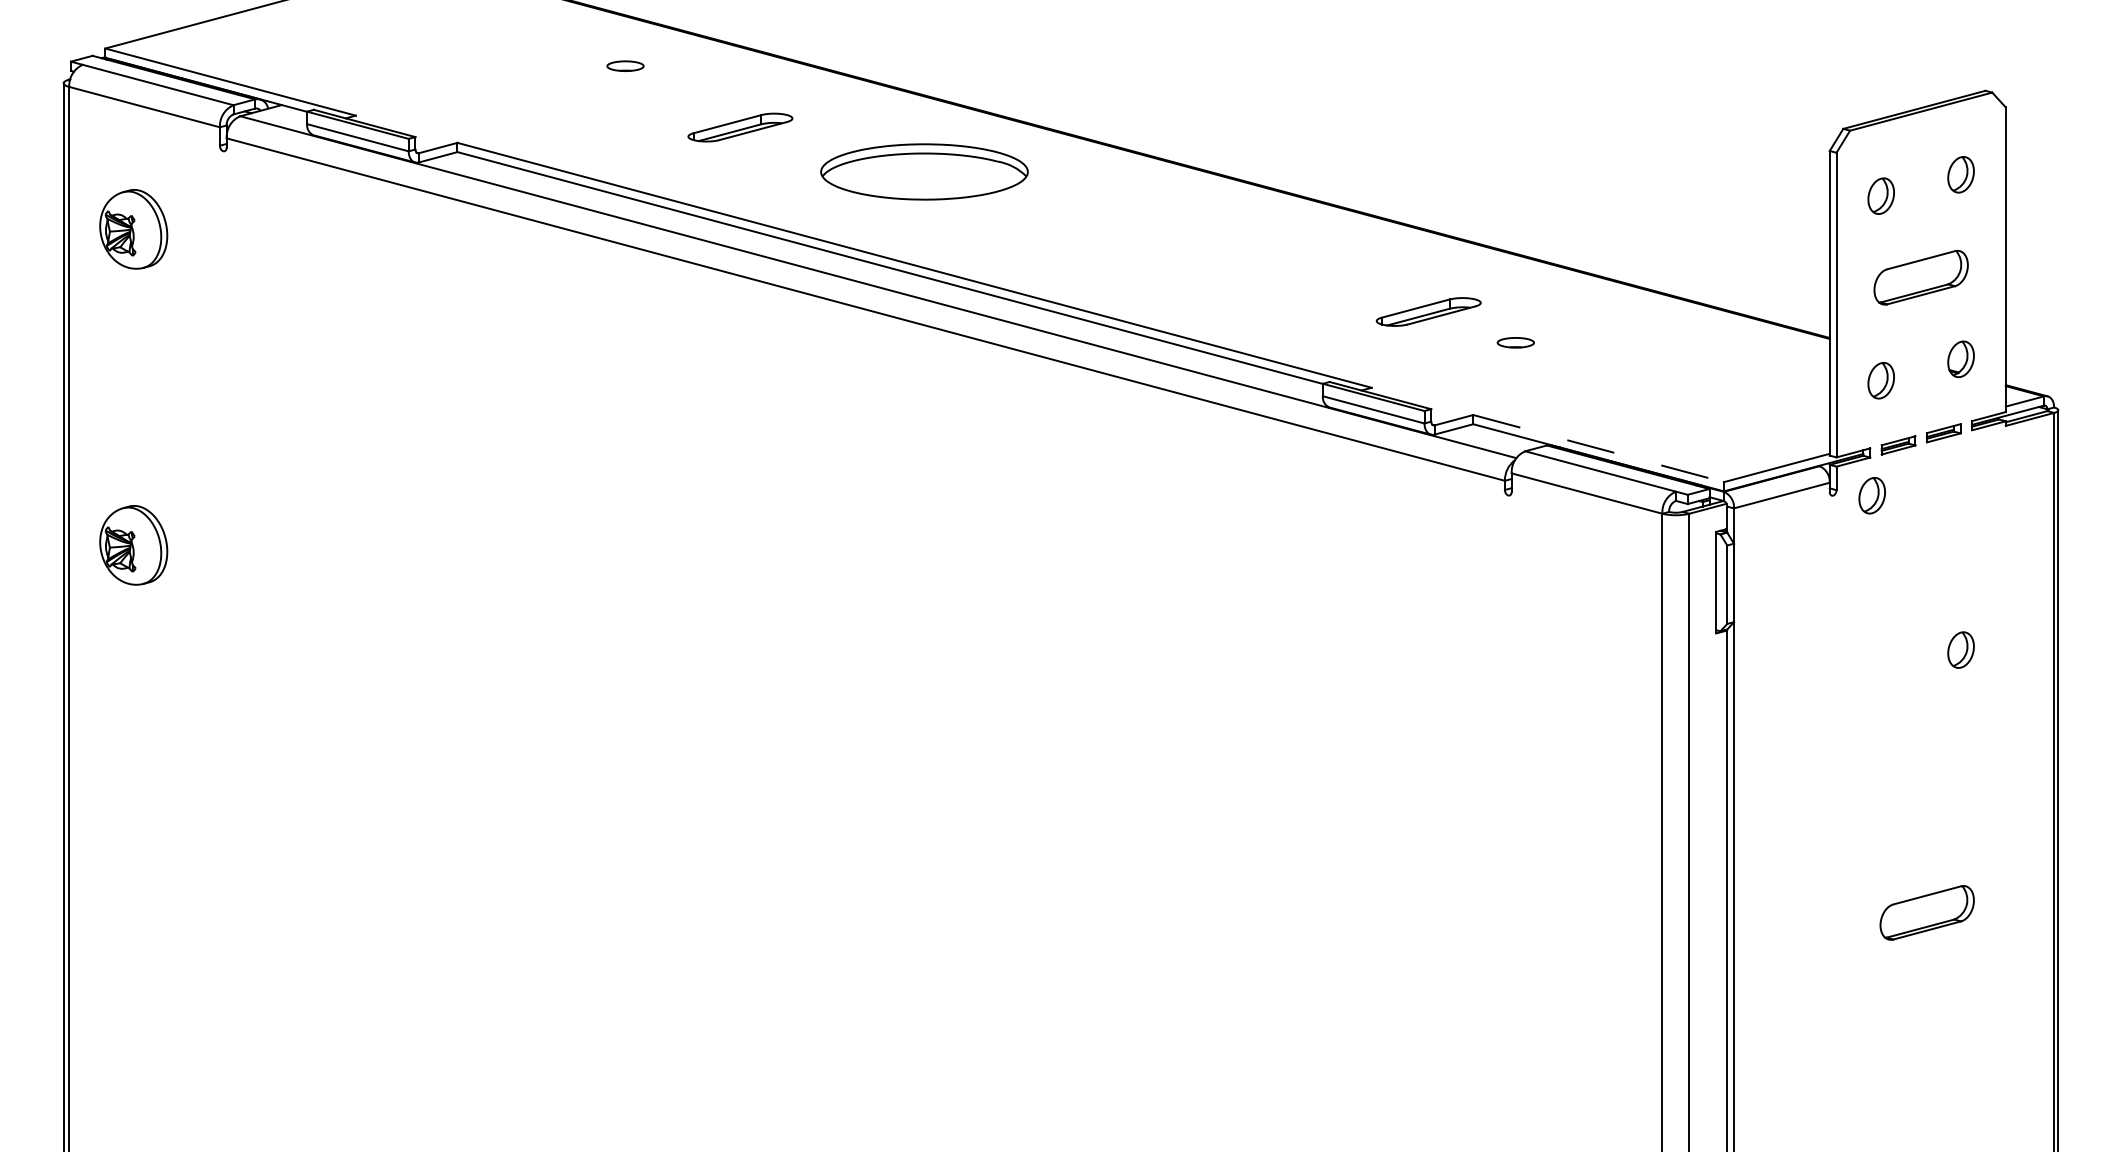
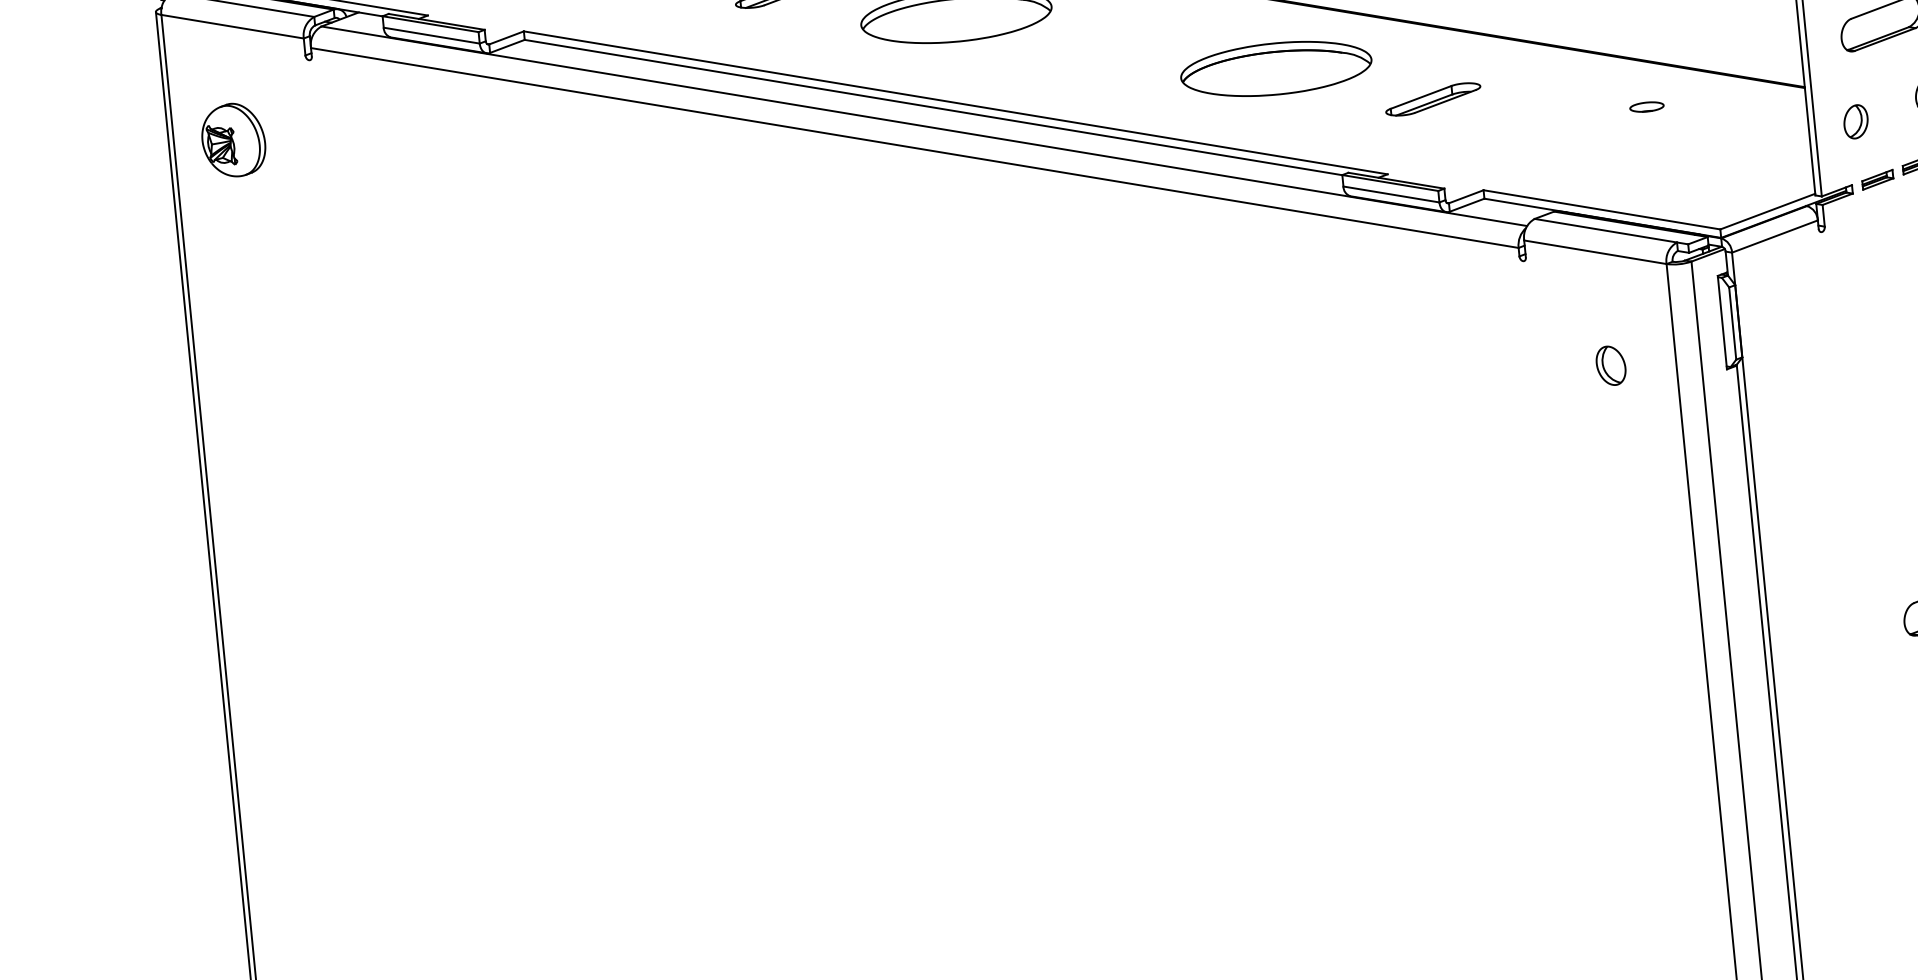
part: (1262, 262) -> (1275, 68), added
part: (1515, 342) -> (1646, 106), moved
line: (1598, 448) -> (1601, 209), dashed -> solid
part: (1871, 495) -> (1857, 228), removed
part: (133, 545) -> (261, 431), removed
part: (1591, 617) -> (1610, 365), added

